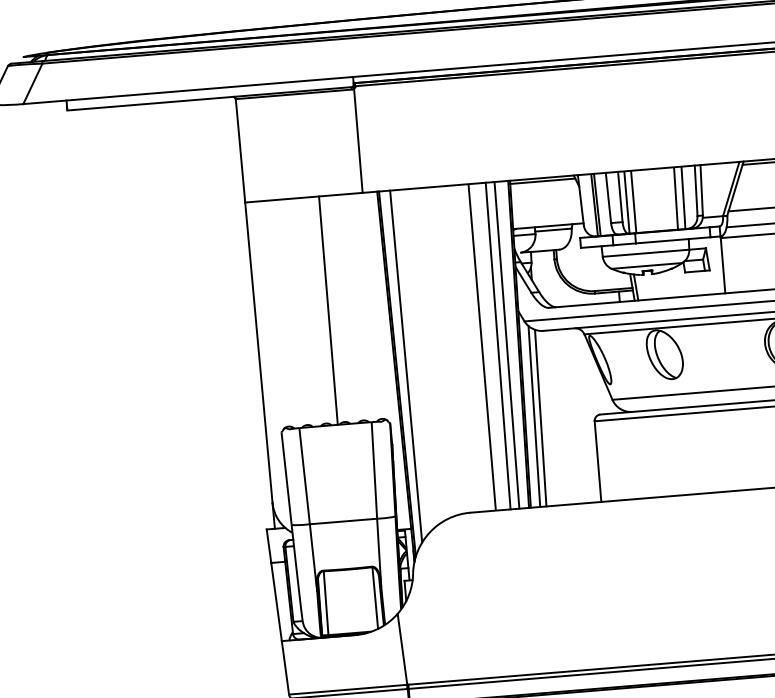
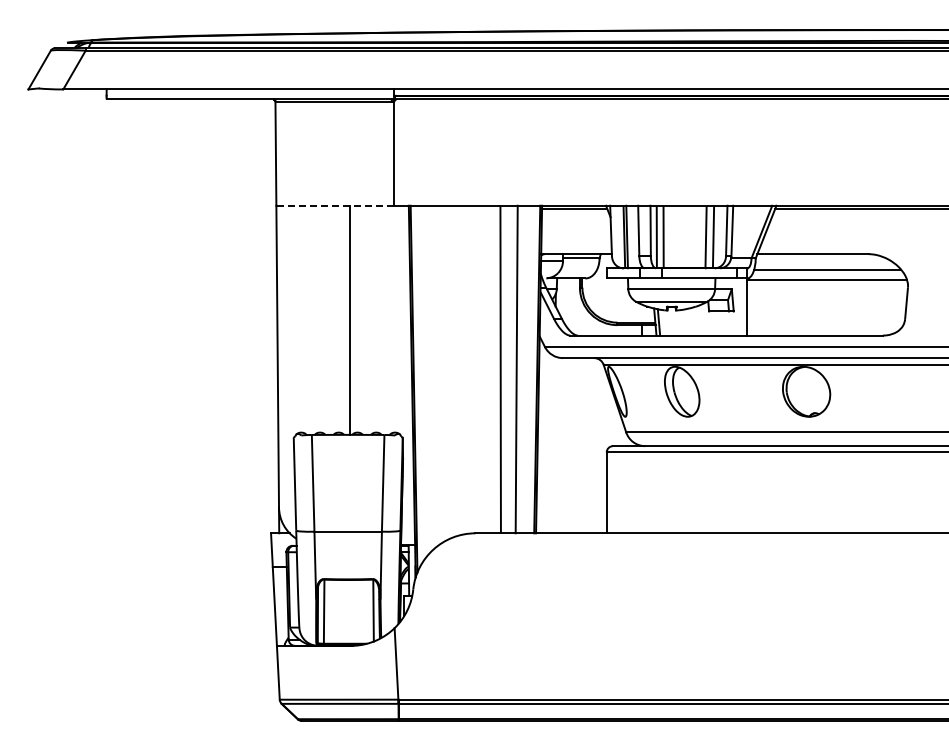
line: (304, 197) -> (335, 205), solid -> dashed
line: (506, 345) -> (525, 369), removed
line: (405, 366) -> (422, 382), removed
line: (533, 416) -> (546, 442), removed
line: (539, 417) -> (552, 444), removed

